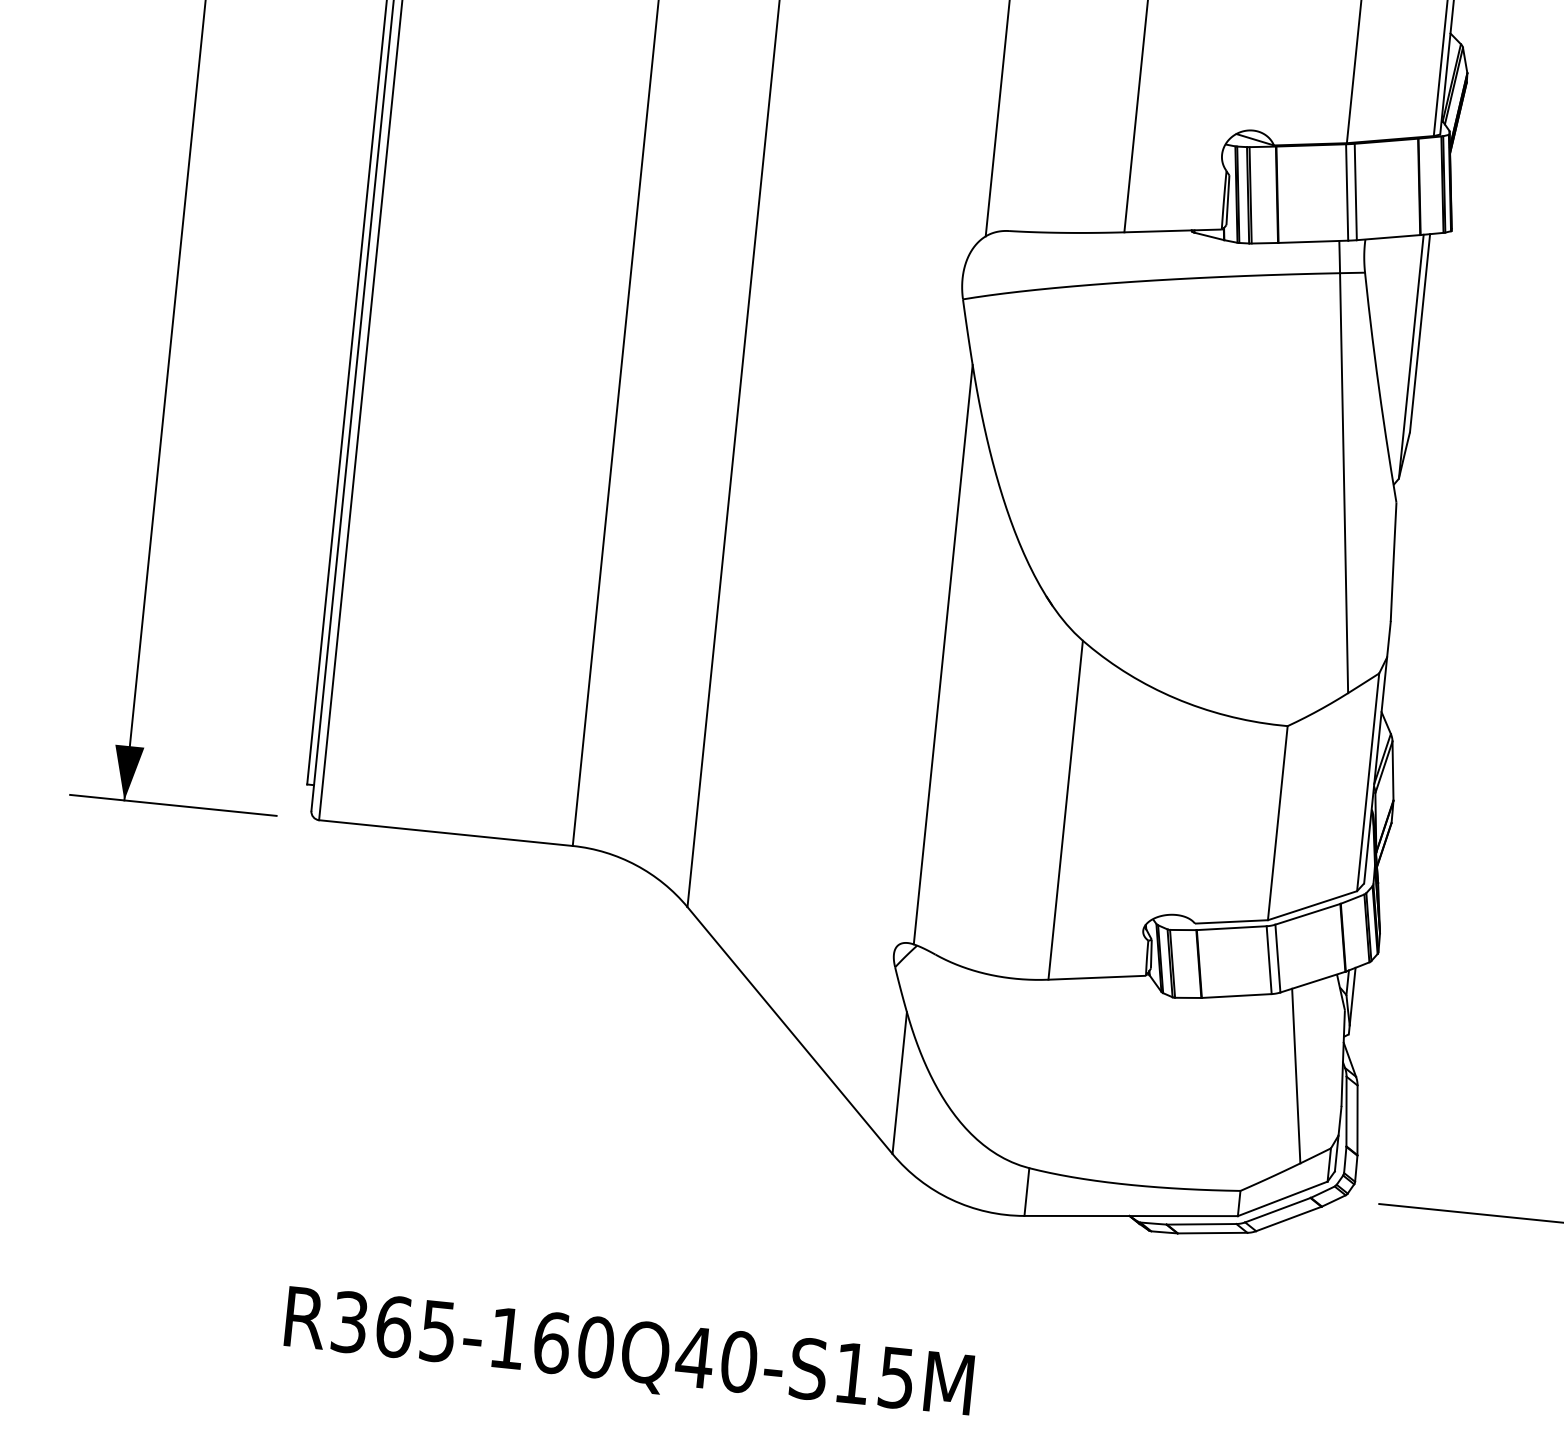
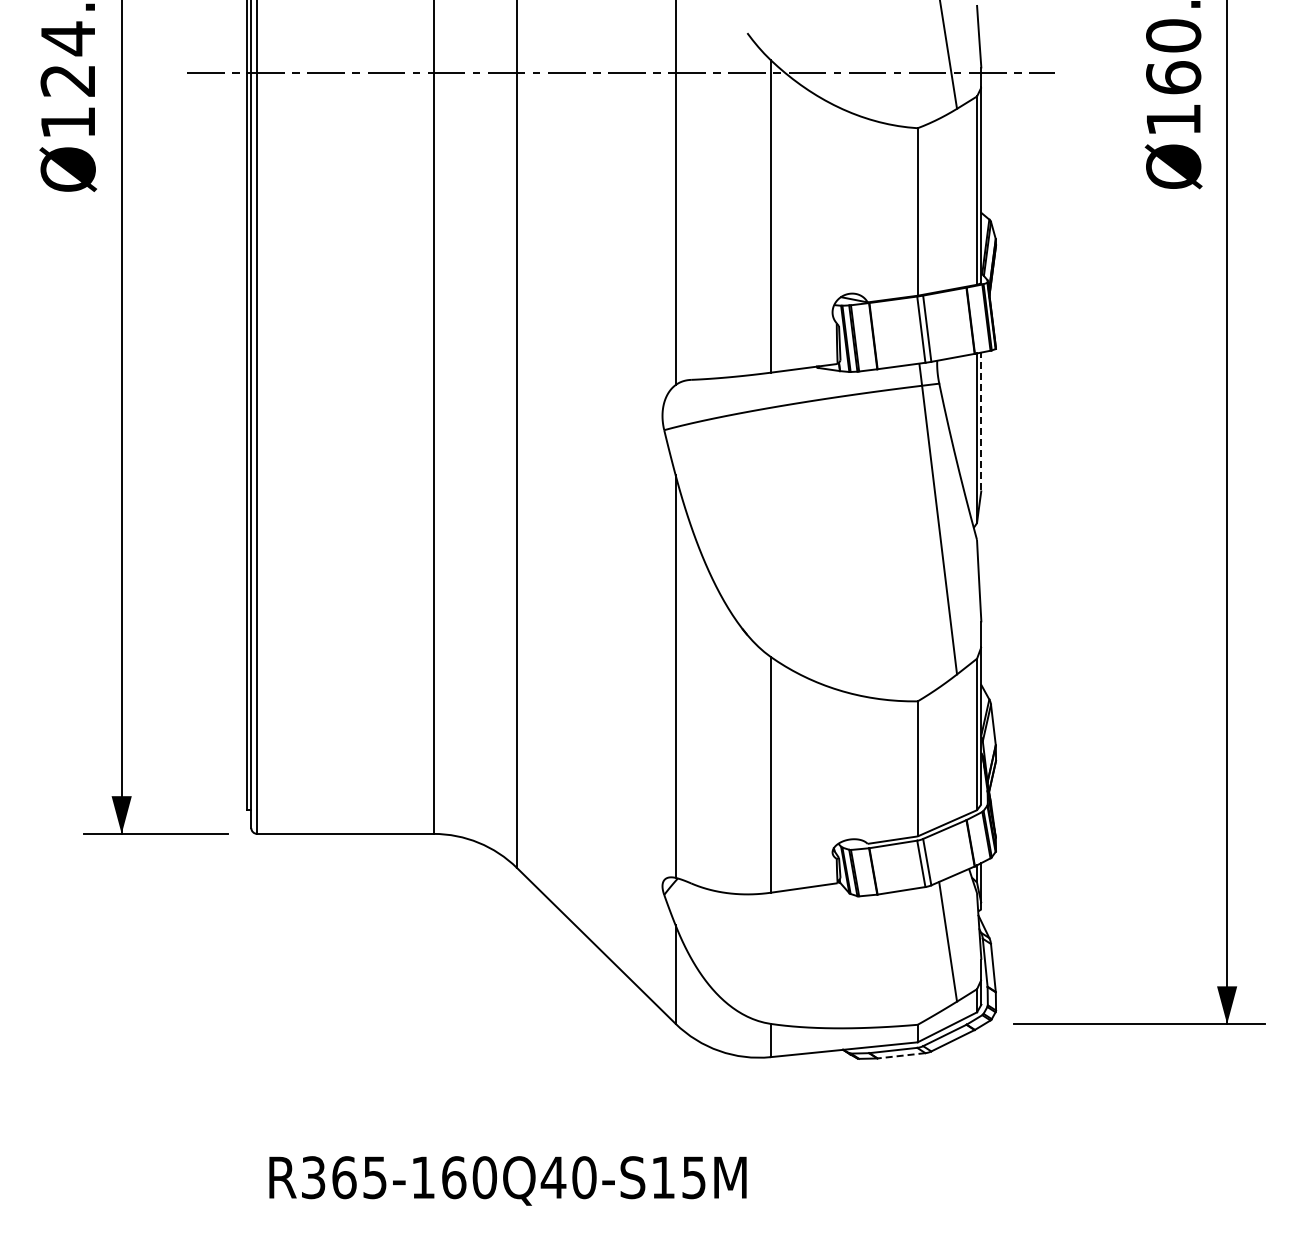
line: (1420, 333) -> (981, 421), solid -> dashed
line: (1212, 1232) -> (901, 1055), solid -> dashed

